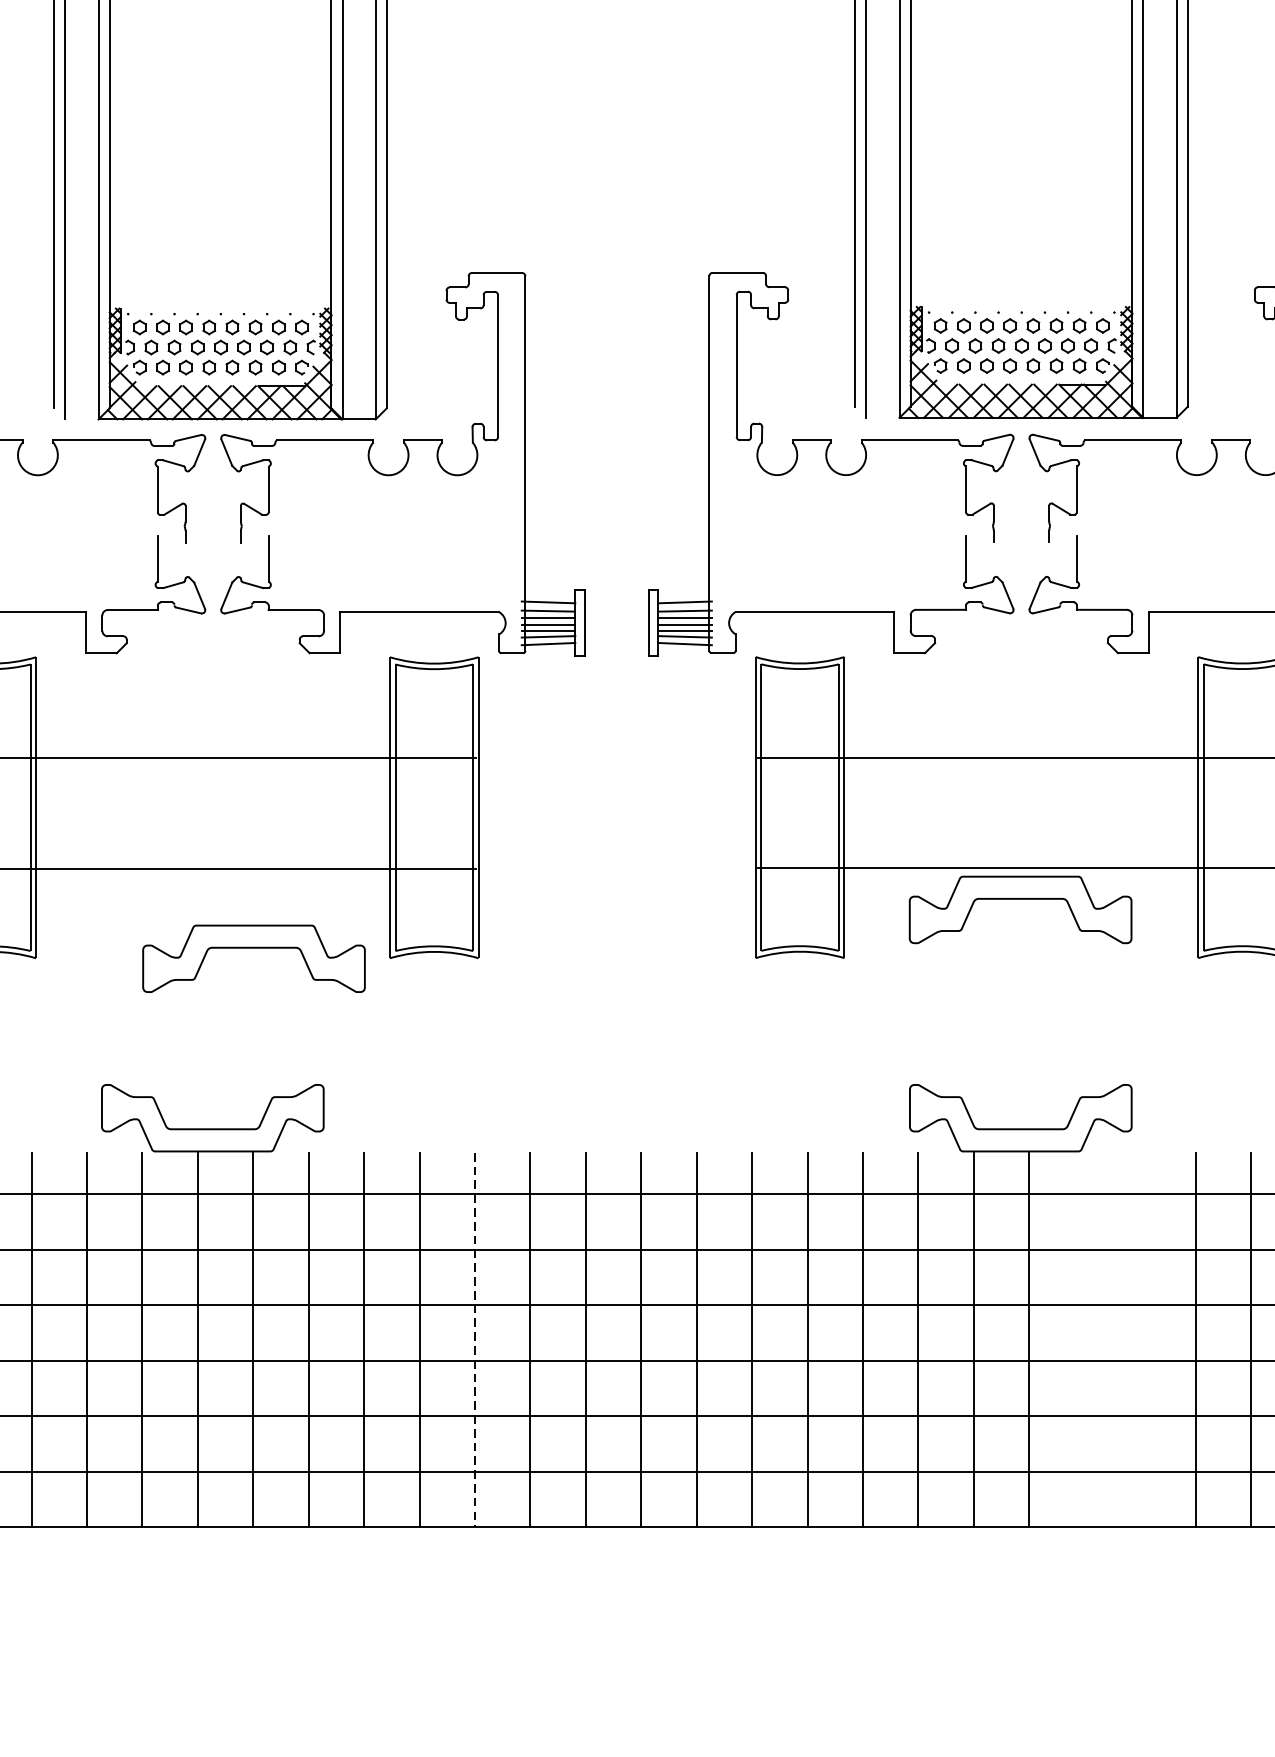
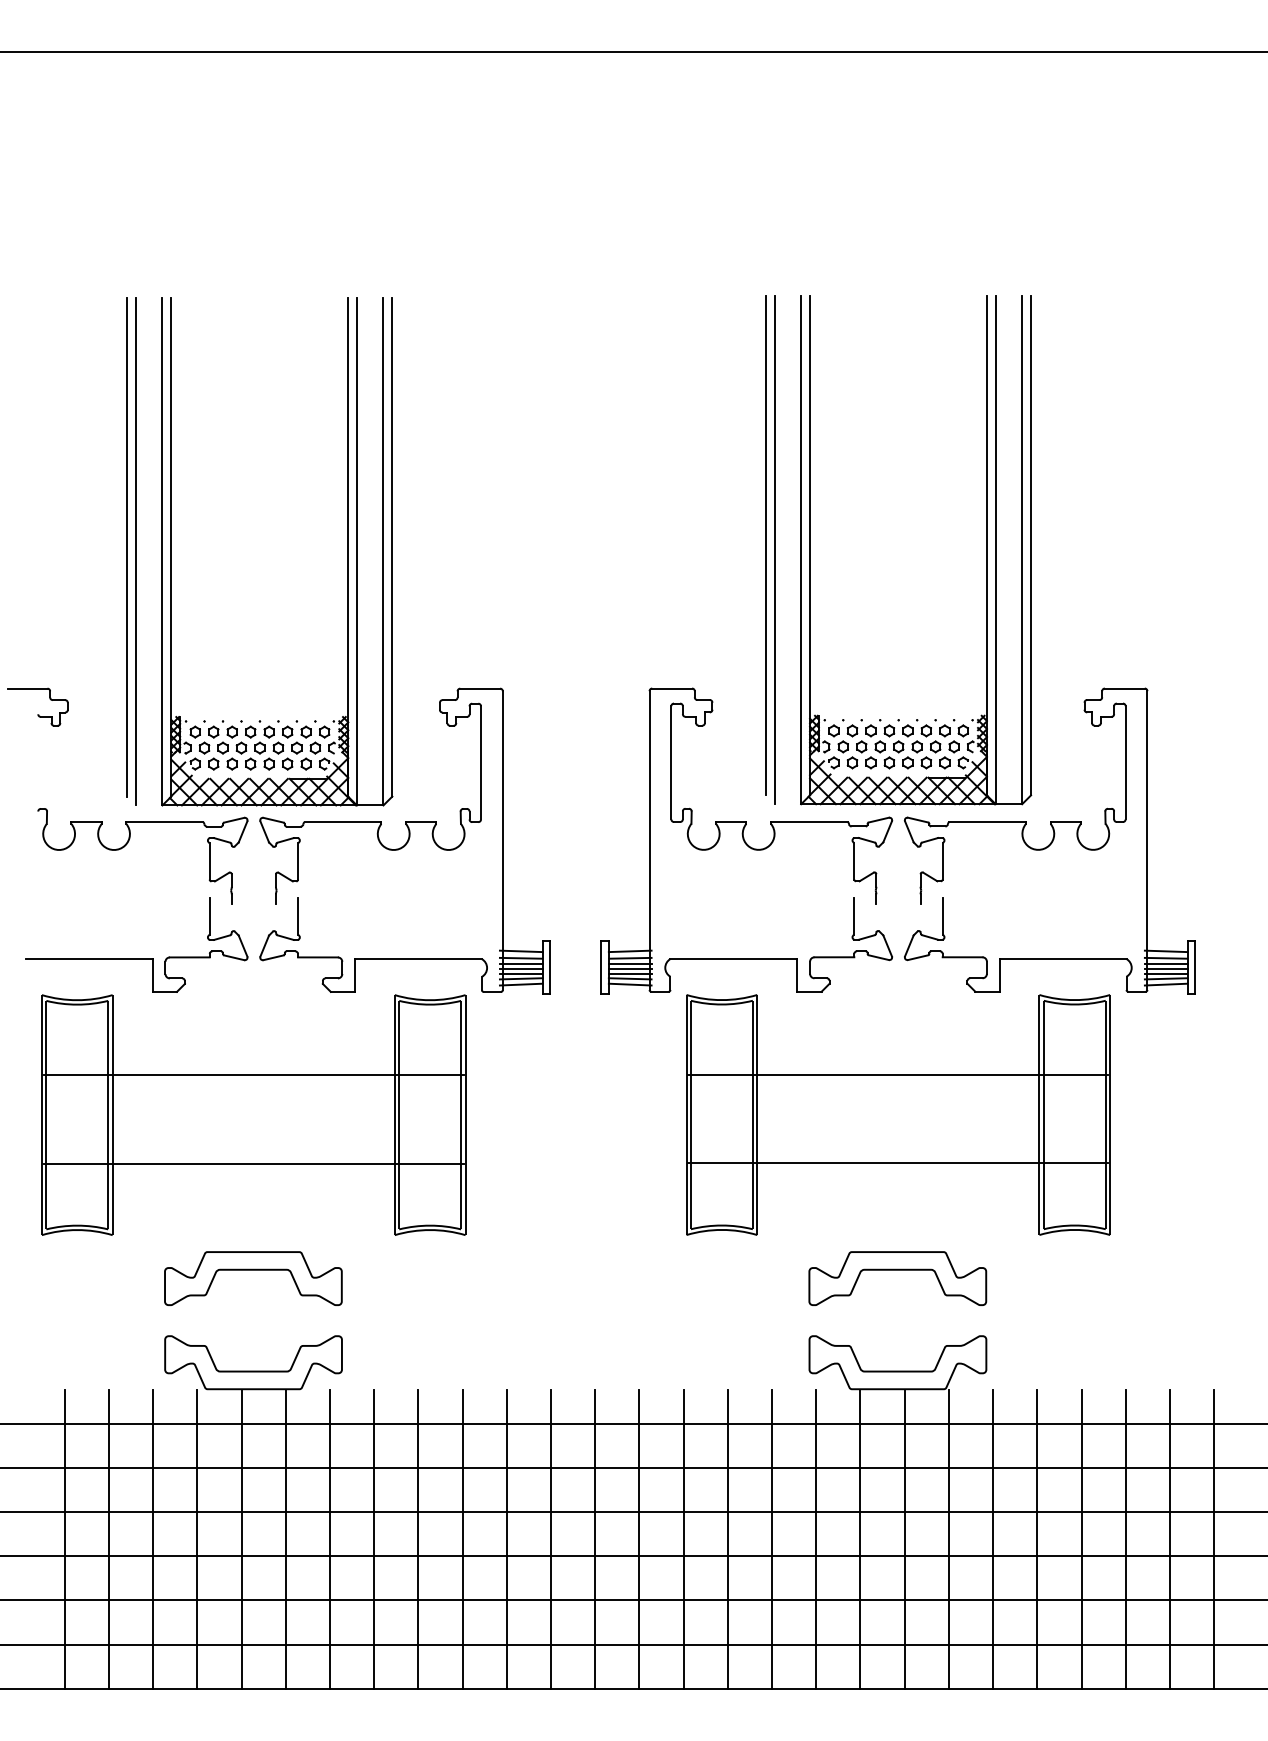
part: (1020, 899) -> (897, 1270), moved
part: (254, 948) -> (253, 1270), moved
line: (1084, 1339) -> (948, 1539), added
line: (1140, 1339) -> (993, 1539), added
line: (474, 1341) -> (462, 1540), dashed -> solid

